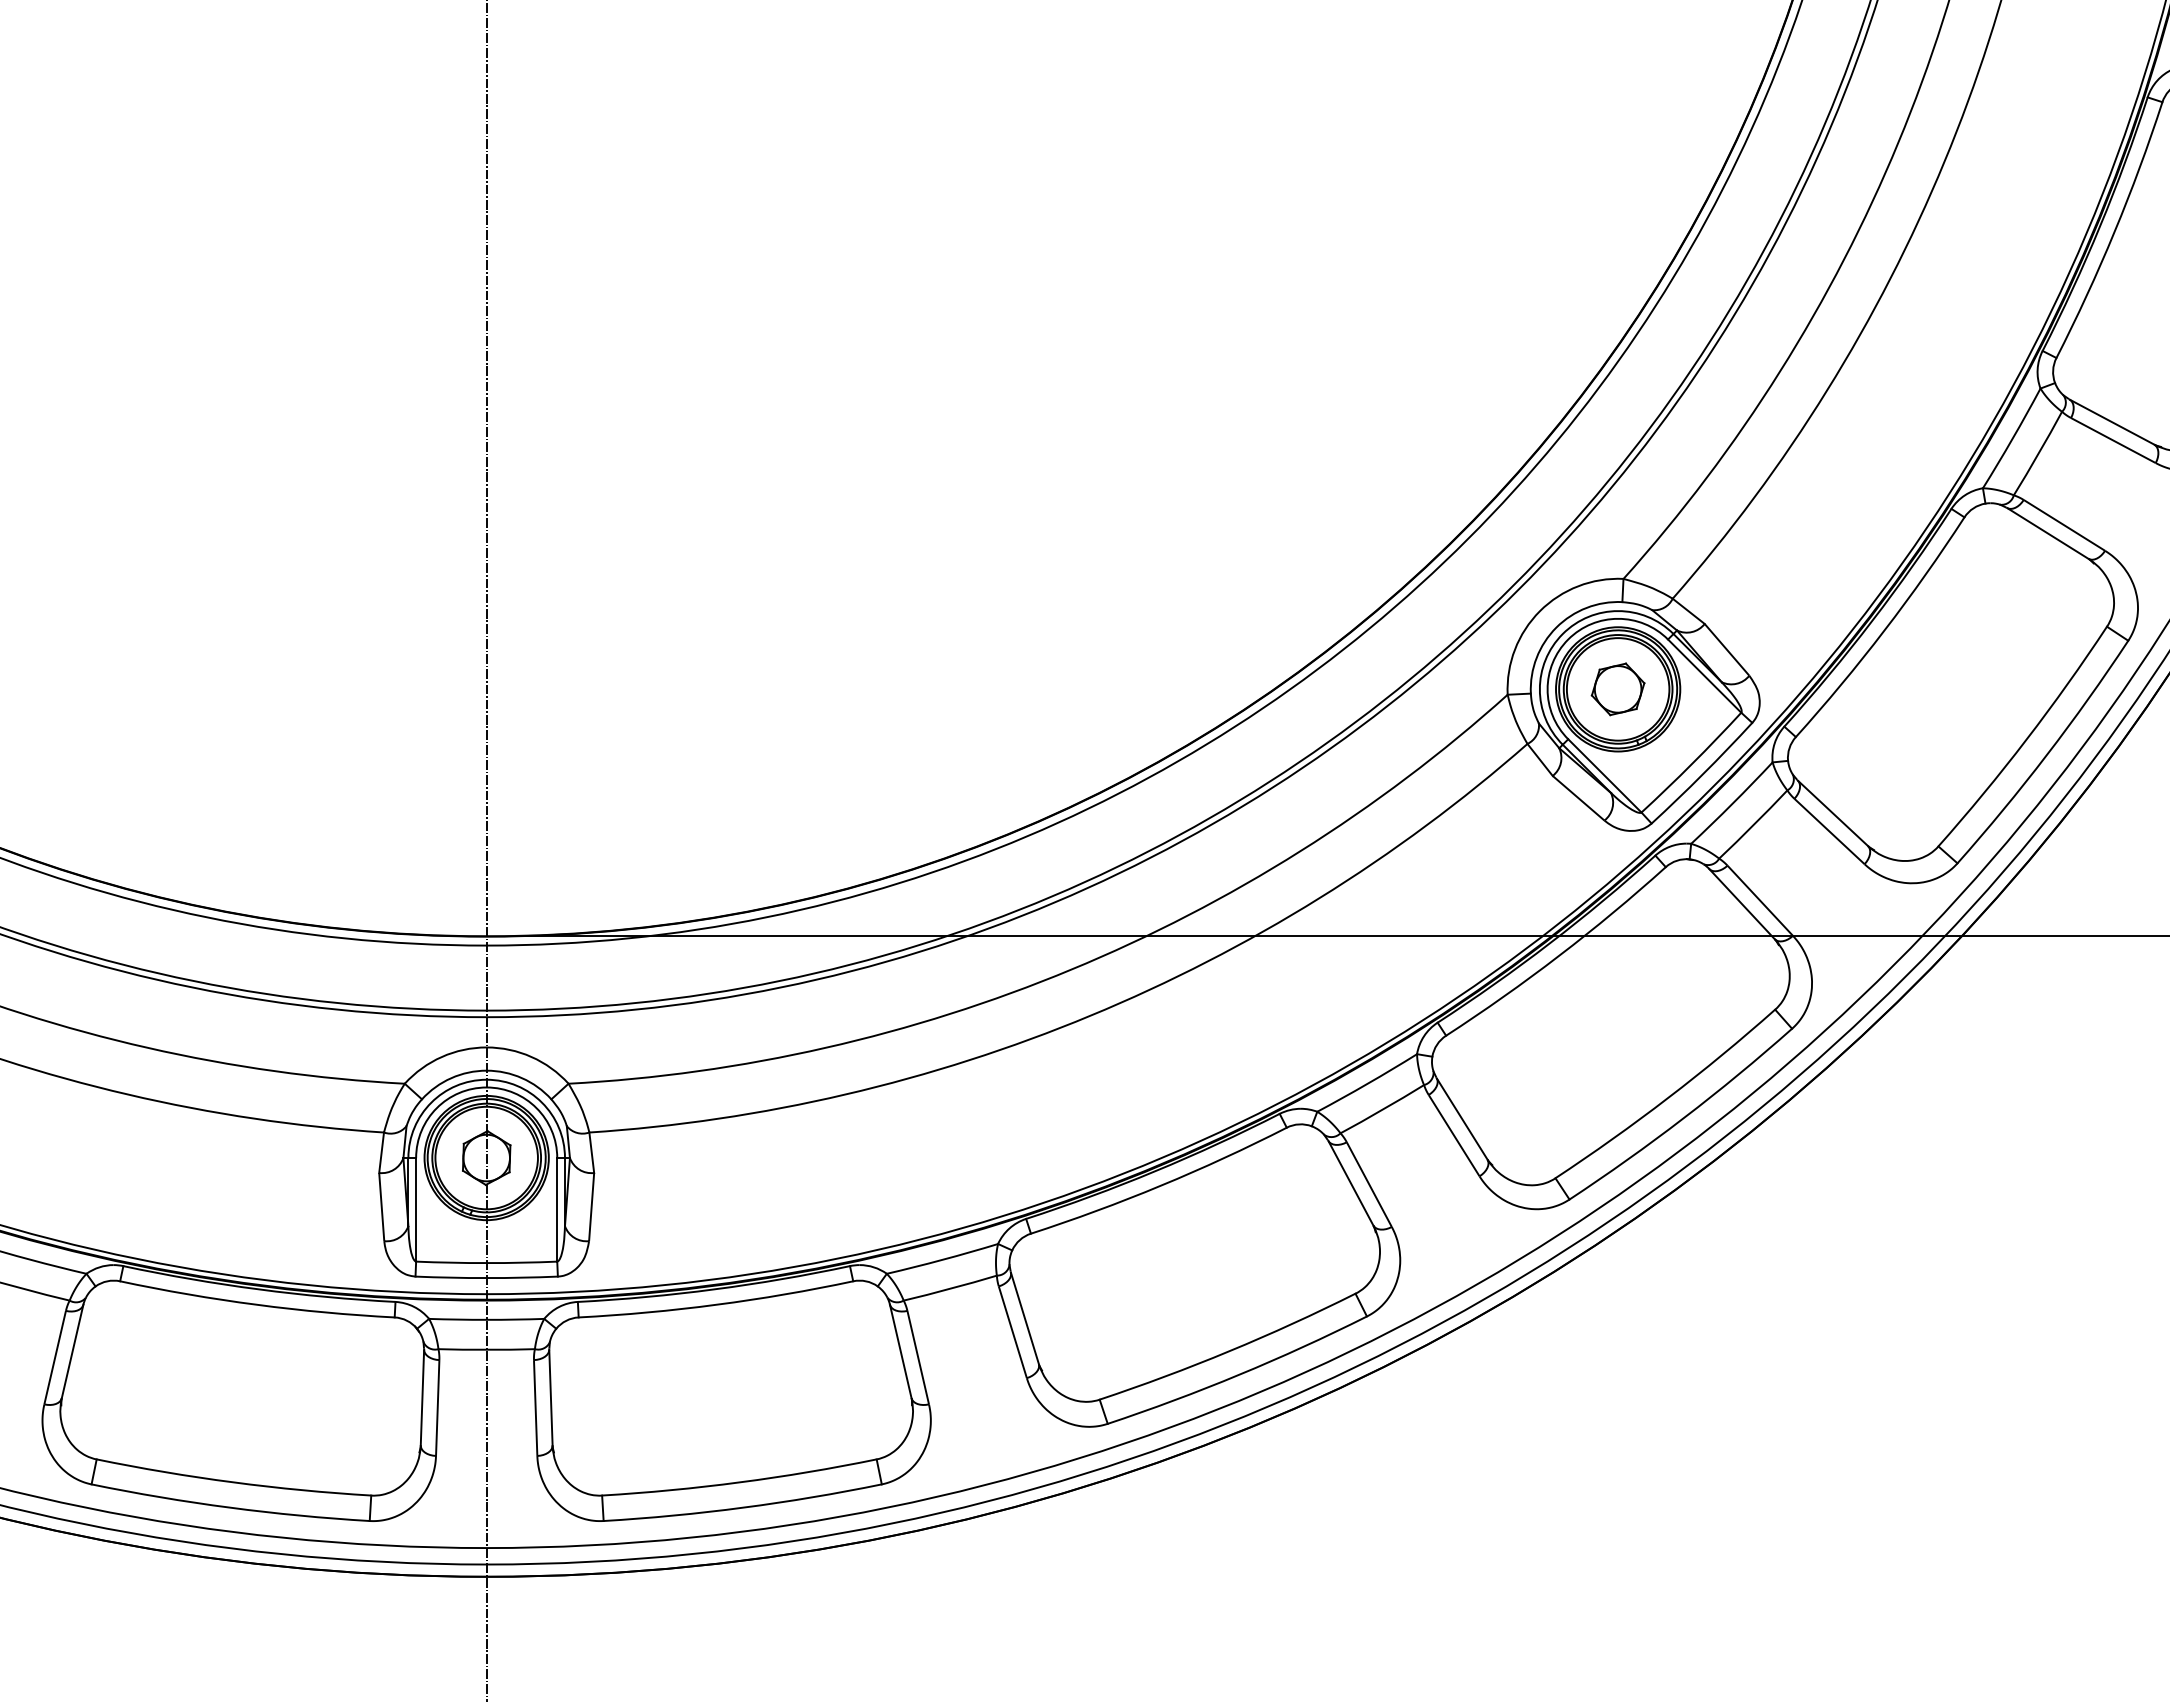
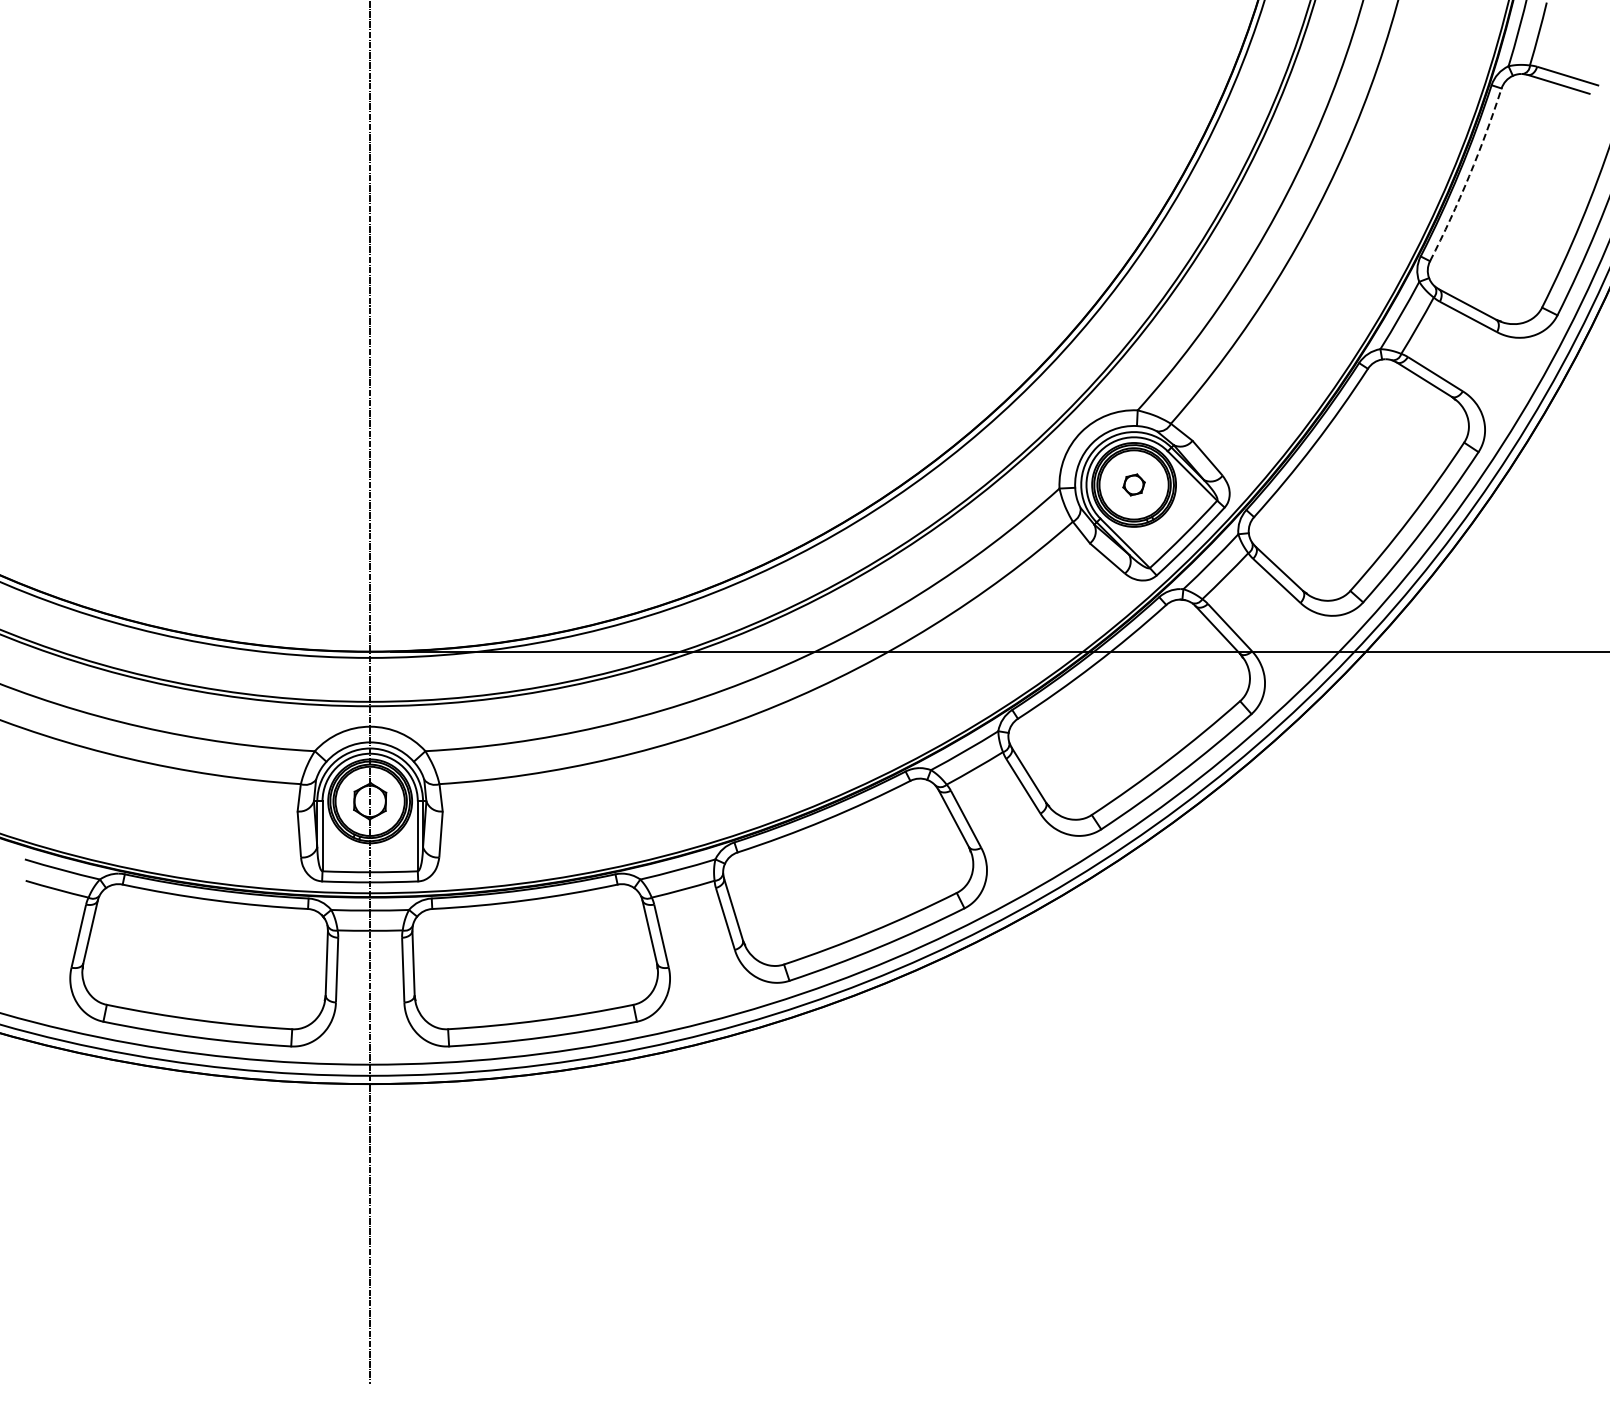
arc: (2114, 232) -> (1469, 176), solid -> dashed
part: (1617, 688) -> (1133, 484), size x0.6

